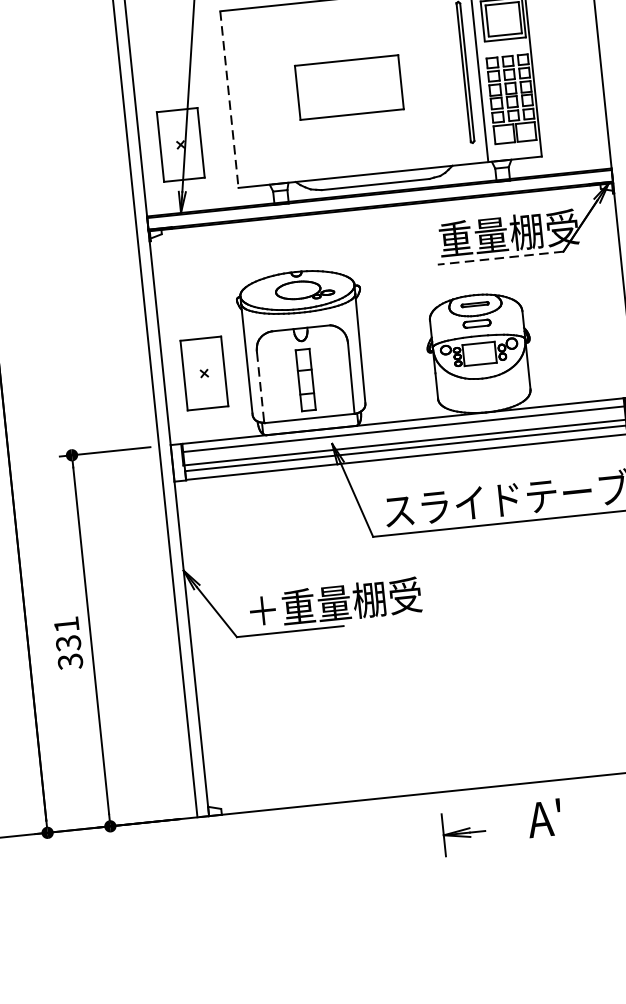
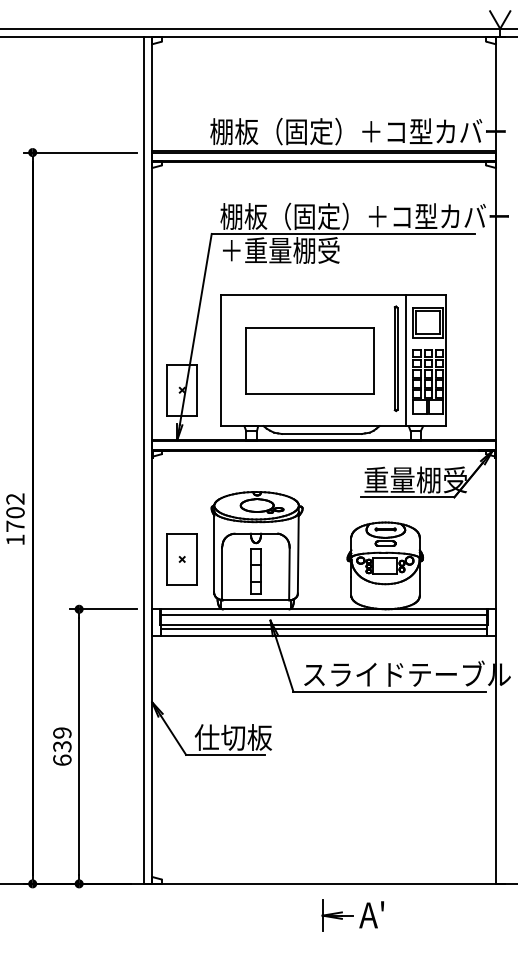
part: (348, 86) -> (309, 360), size x1.67
line: (229, 100) -> (221, 361), dashed -> solid
line: (500, 258) -> (407, 497), dashed -> solid
line: (260, 386) -> (222, 573), dashed -> solid
text: (332, 603) -> (258, 737), ＋重量棚受 -> 仕切板
text: (68, 643) -> (62, 746), 331 -> 639
text: (544, 817) -> (371, 914), moved

